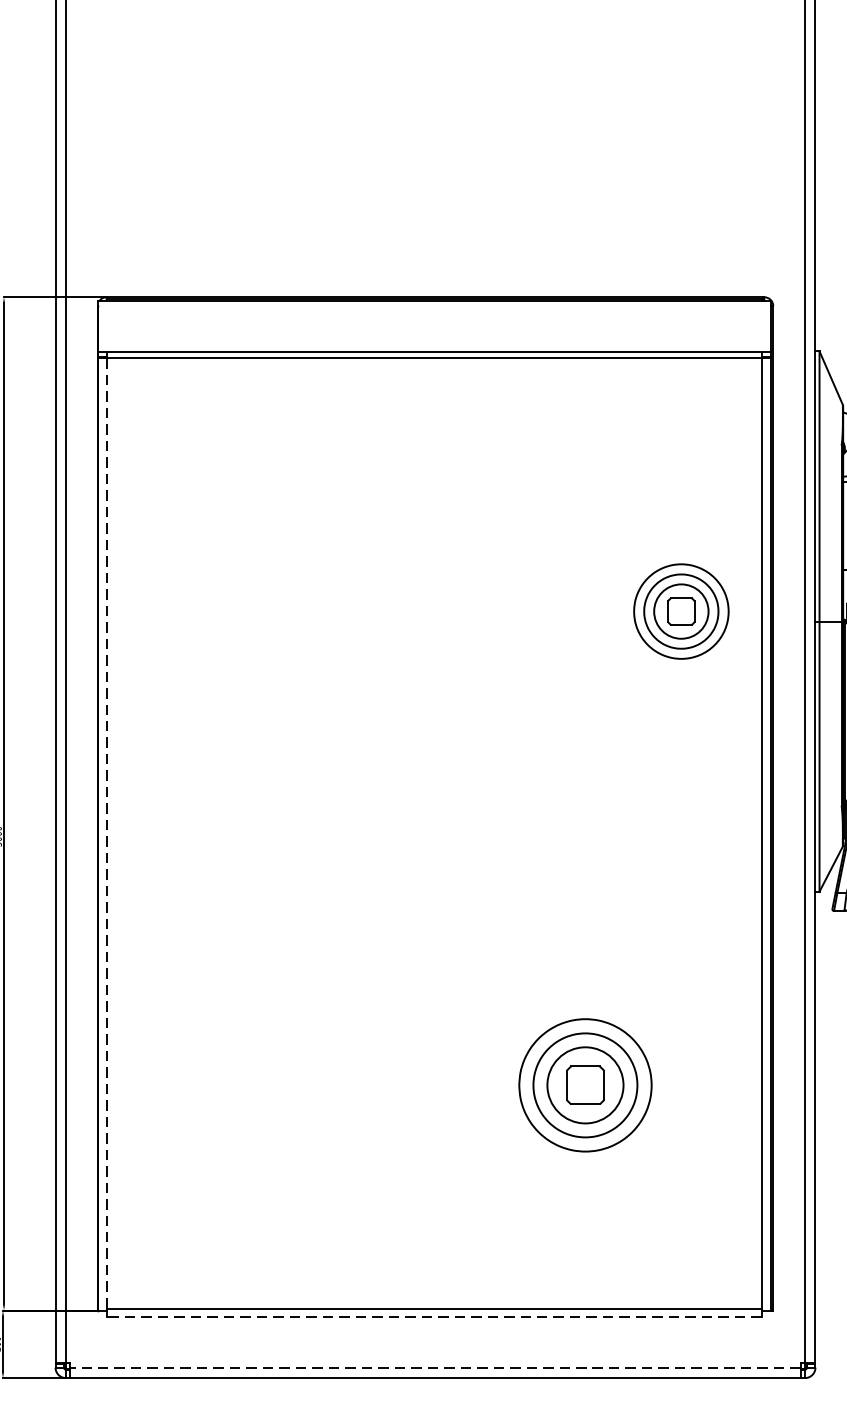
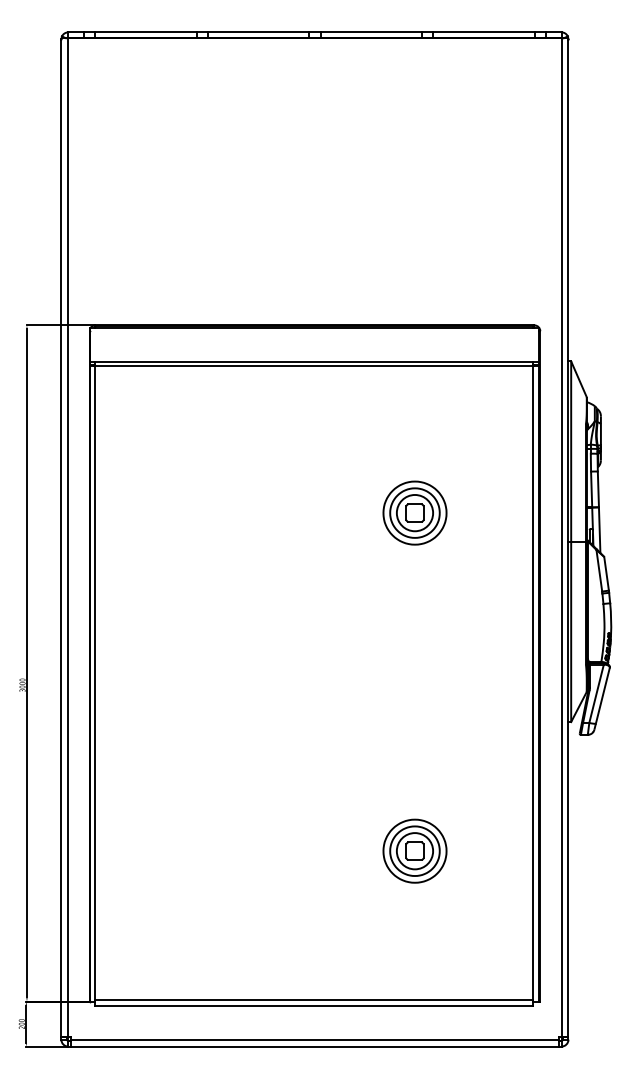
part: (680, 610) -> (414, 512), moved
line: (106, 833) -> (95, 683), dashed -> solid
part: (584, 1084) -> (414, 850), size x0.71
line: (434, 1317) -> (314, 1006), dashed -> solid
line: (434, 1367) -> (314, 1039), dashed -> solid

